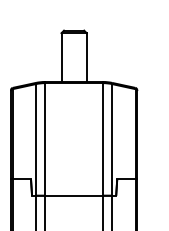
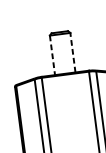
line: (86, 57) -> (72, 52), solid -> dashed
line: (61, 58) -> (52, 56), solid -> dashed

